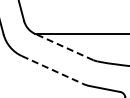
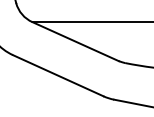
line: (64, 47) -> (76, 42), dashed -> solid
line: (52, 70) -> (58, 76), dashed -> solid

